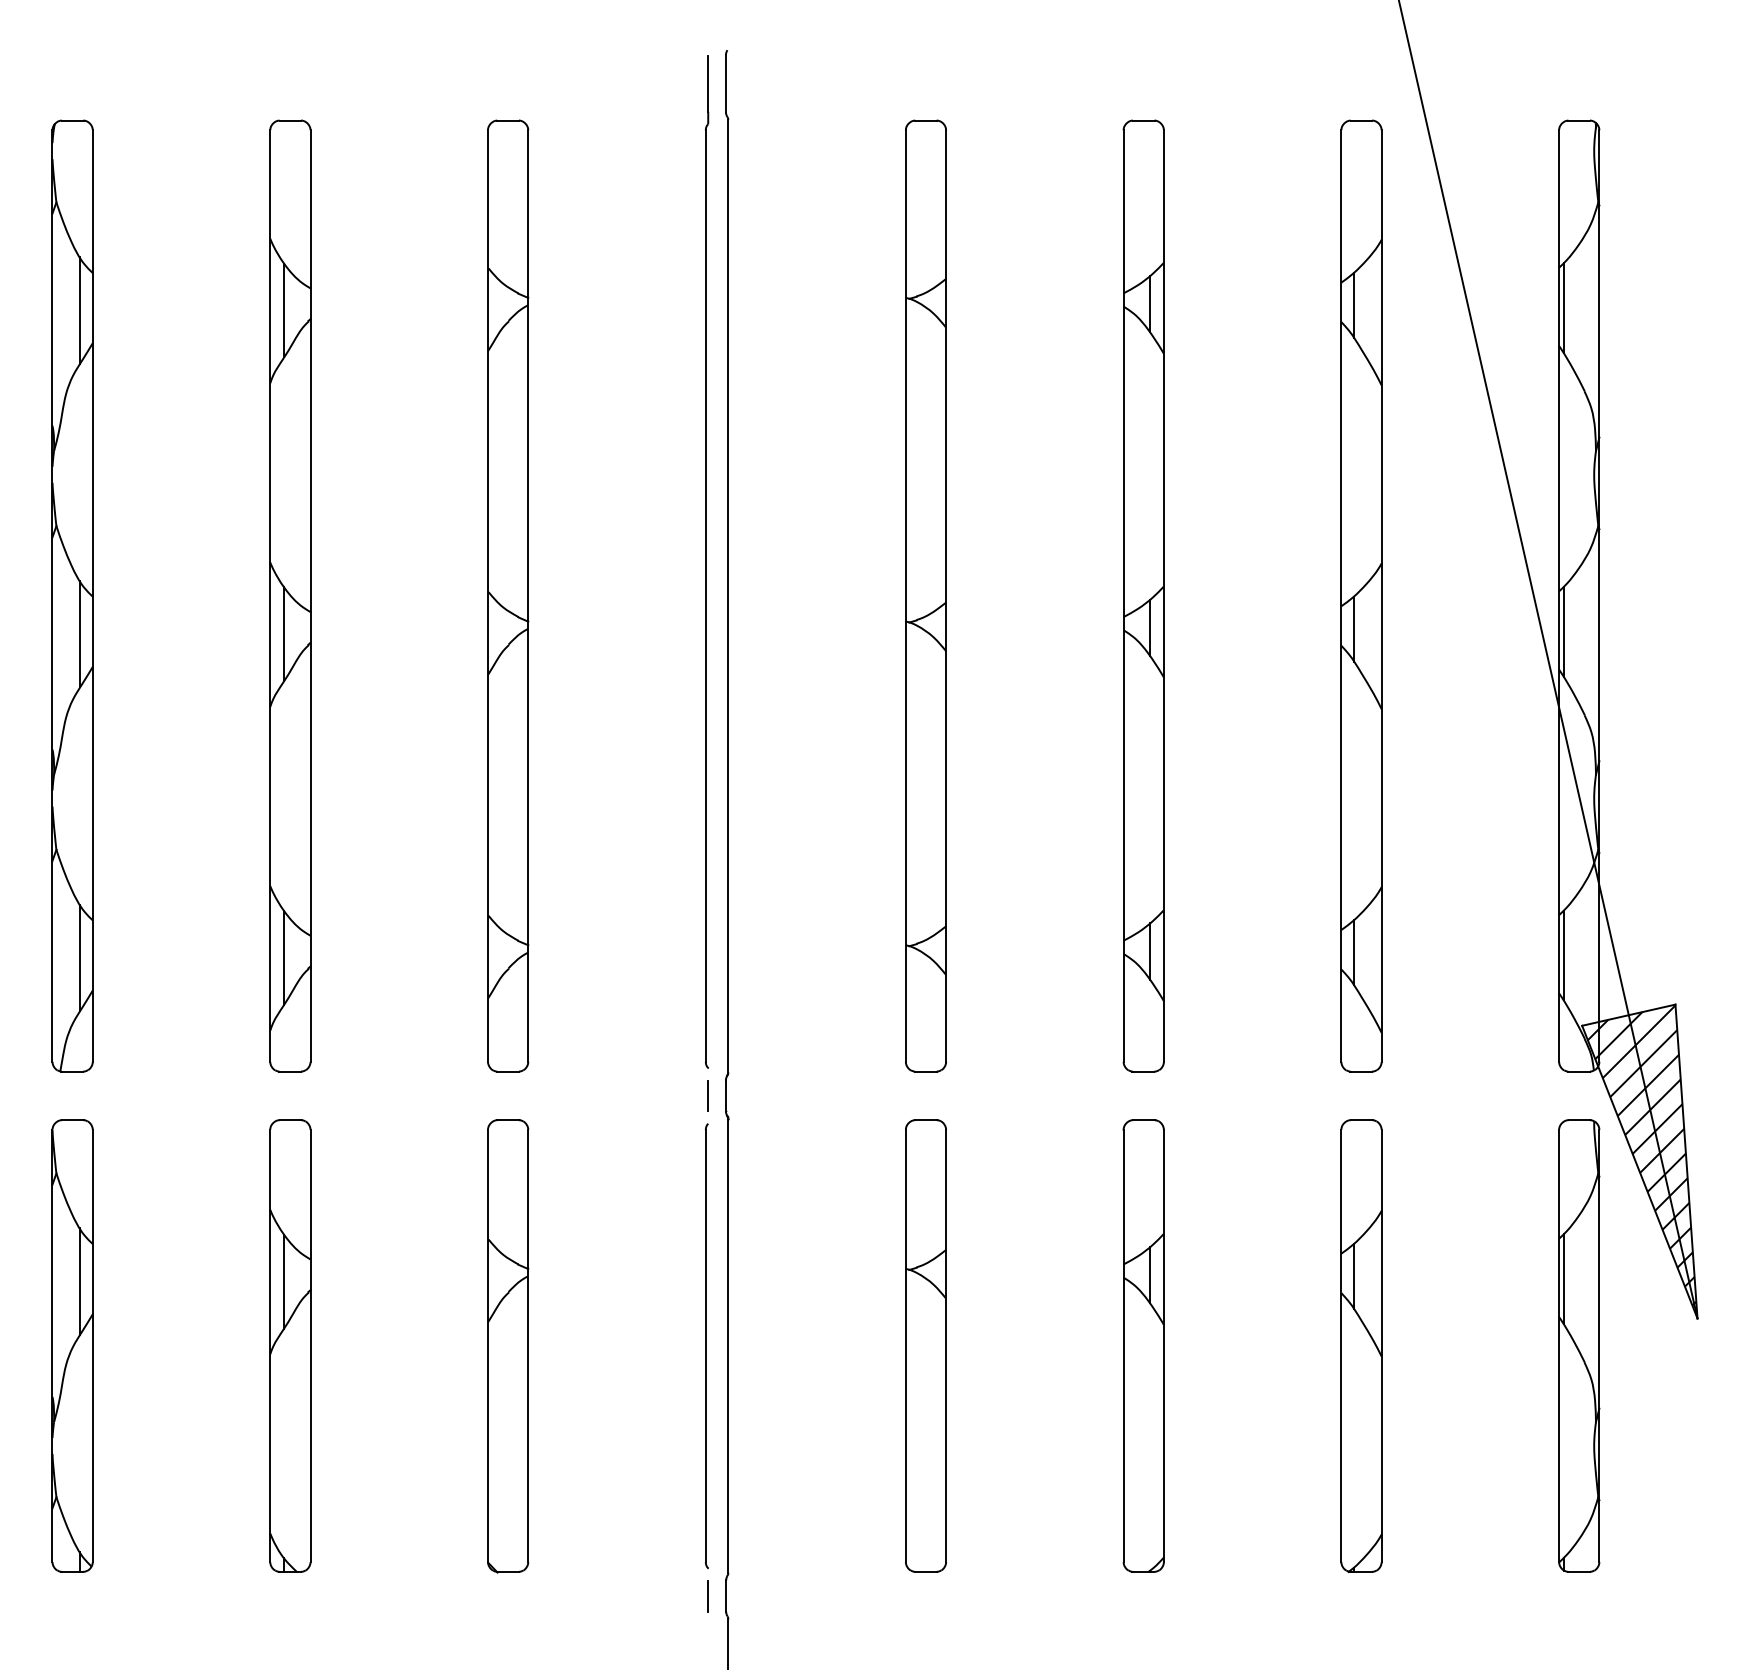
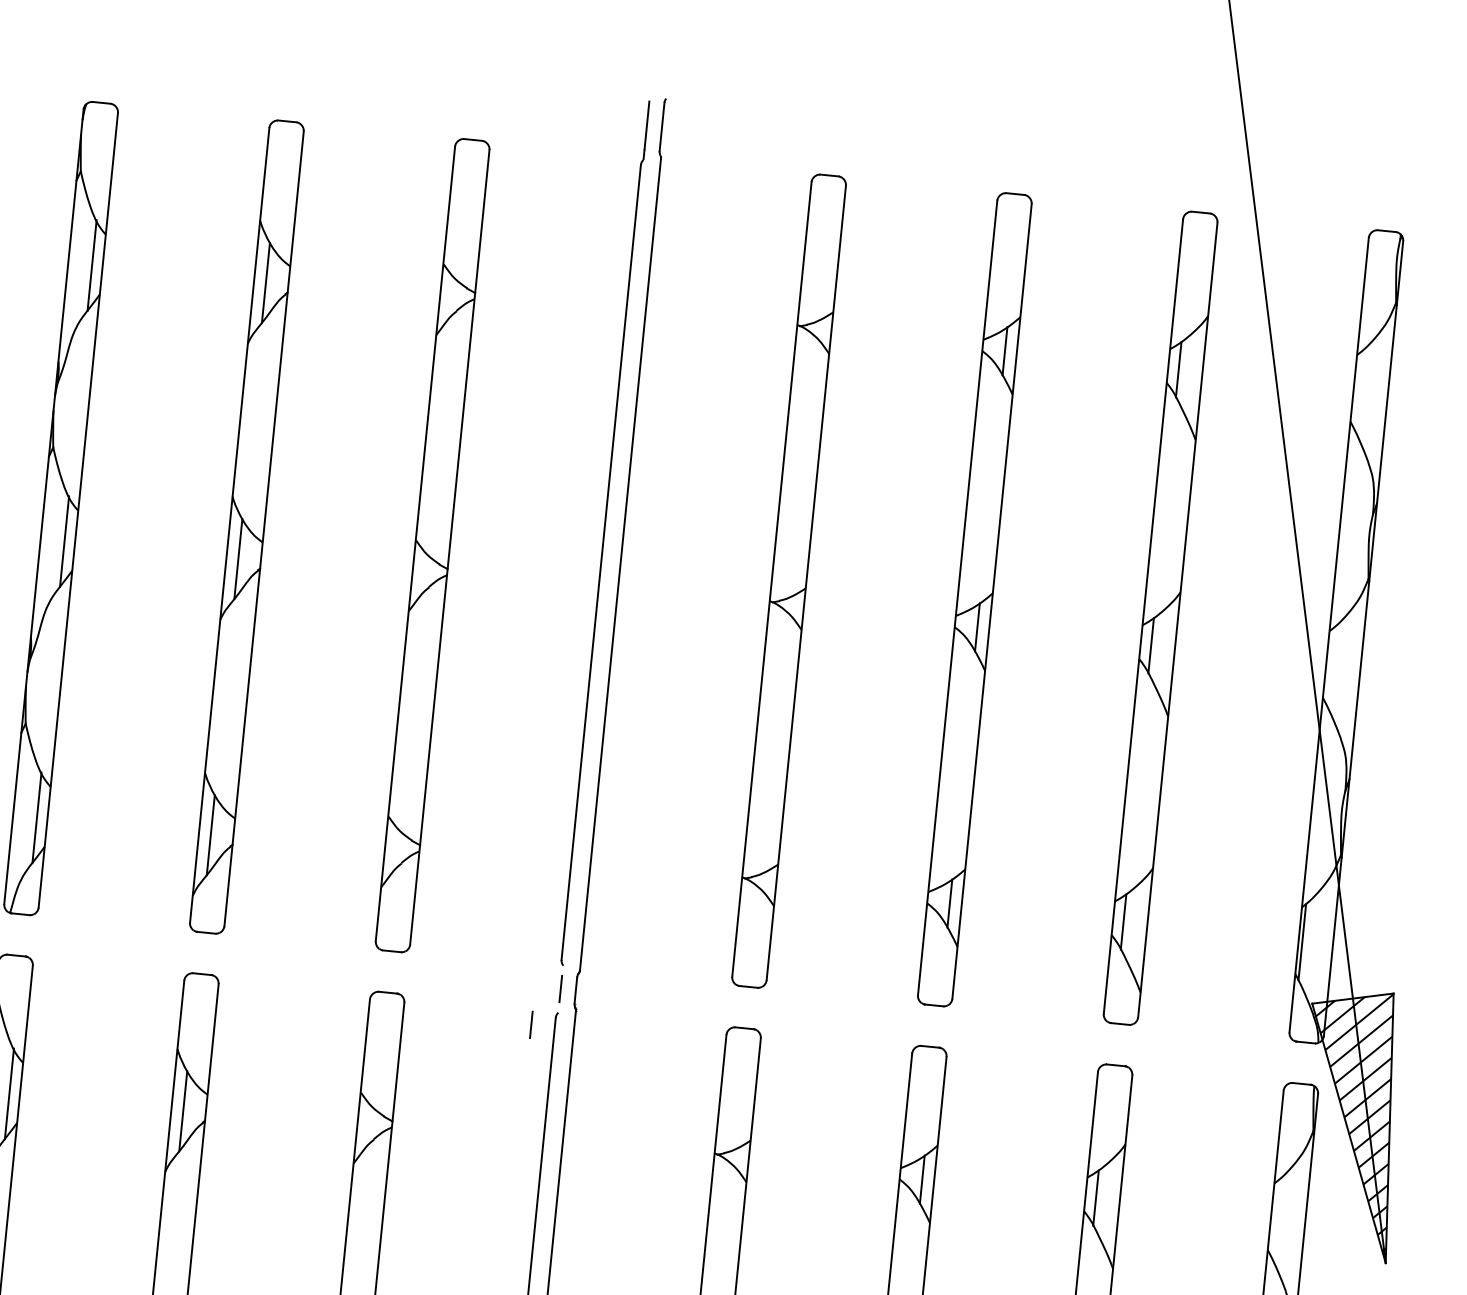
line: (1563, 307) -> (1357, 389), removed
line: (1563, 631) -> (1329, 665), removed
line: (677, 1140) -> (530, 1024), added
line: (1563, 1278) -> (1274, 1217), removed

